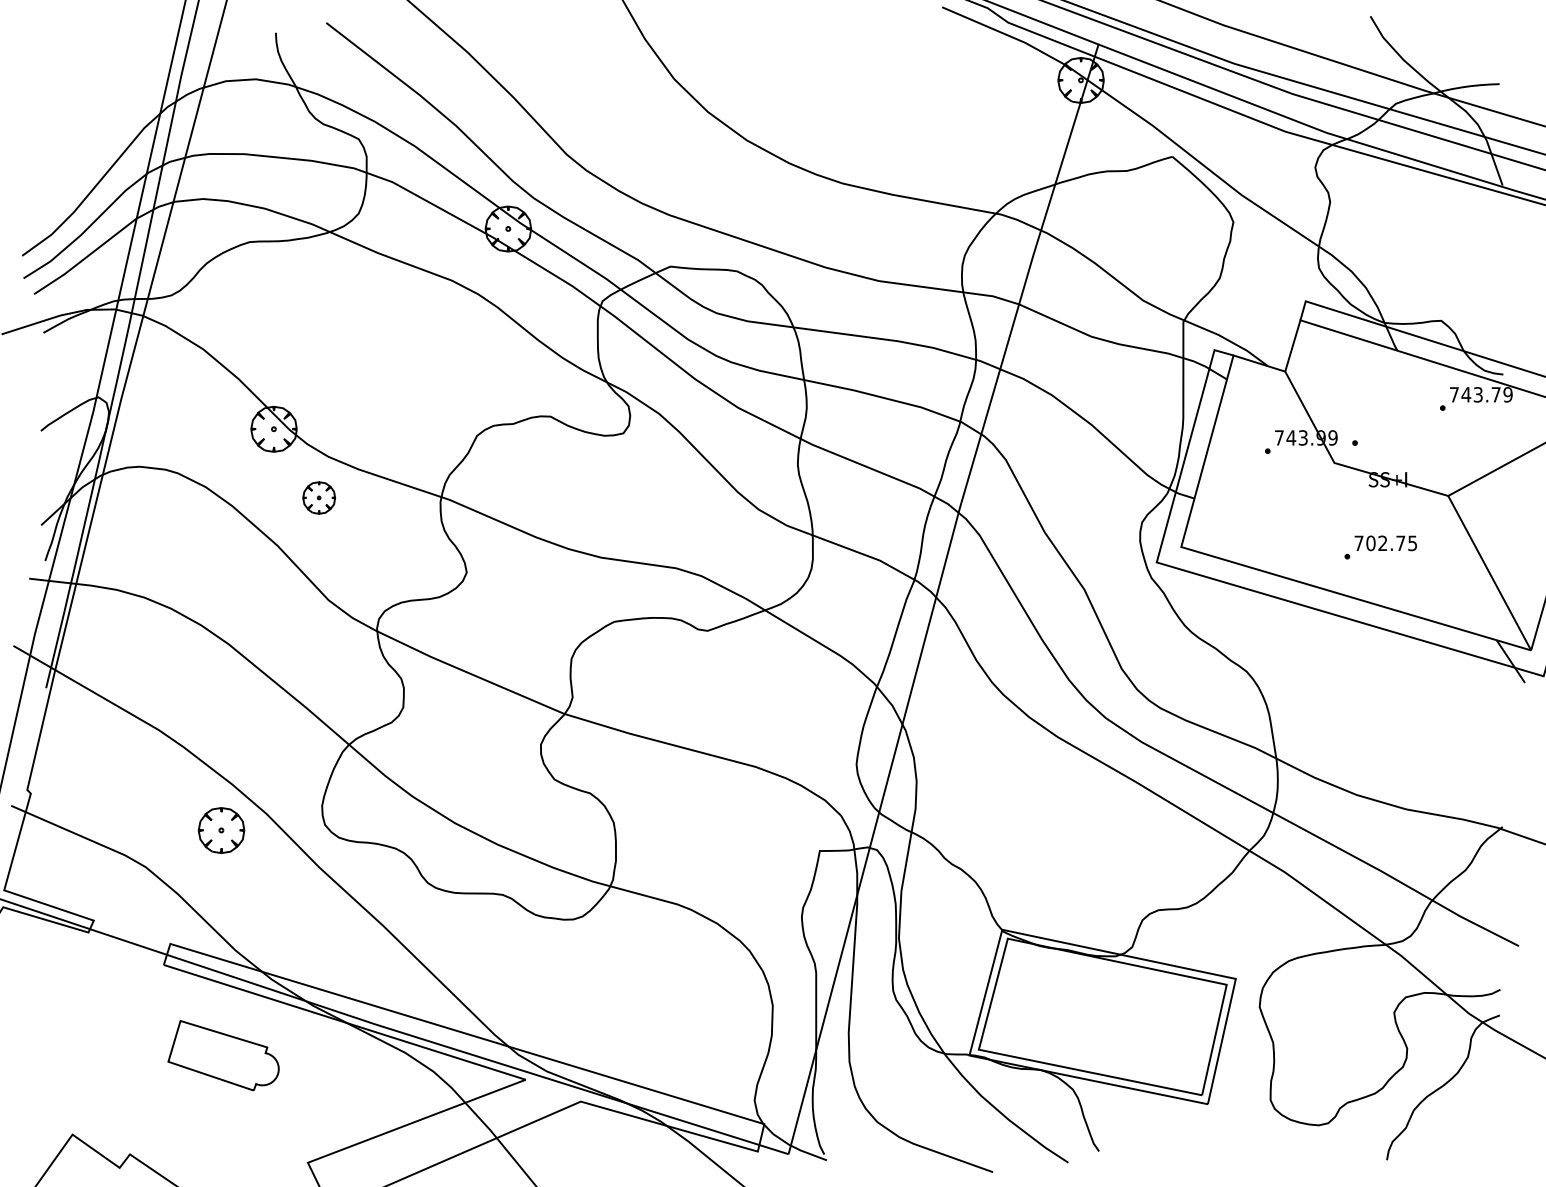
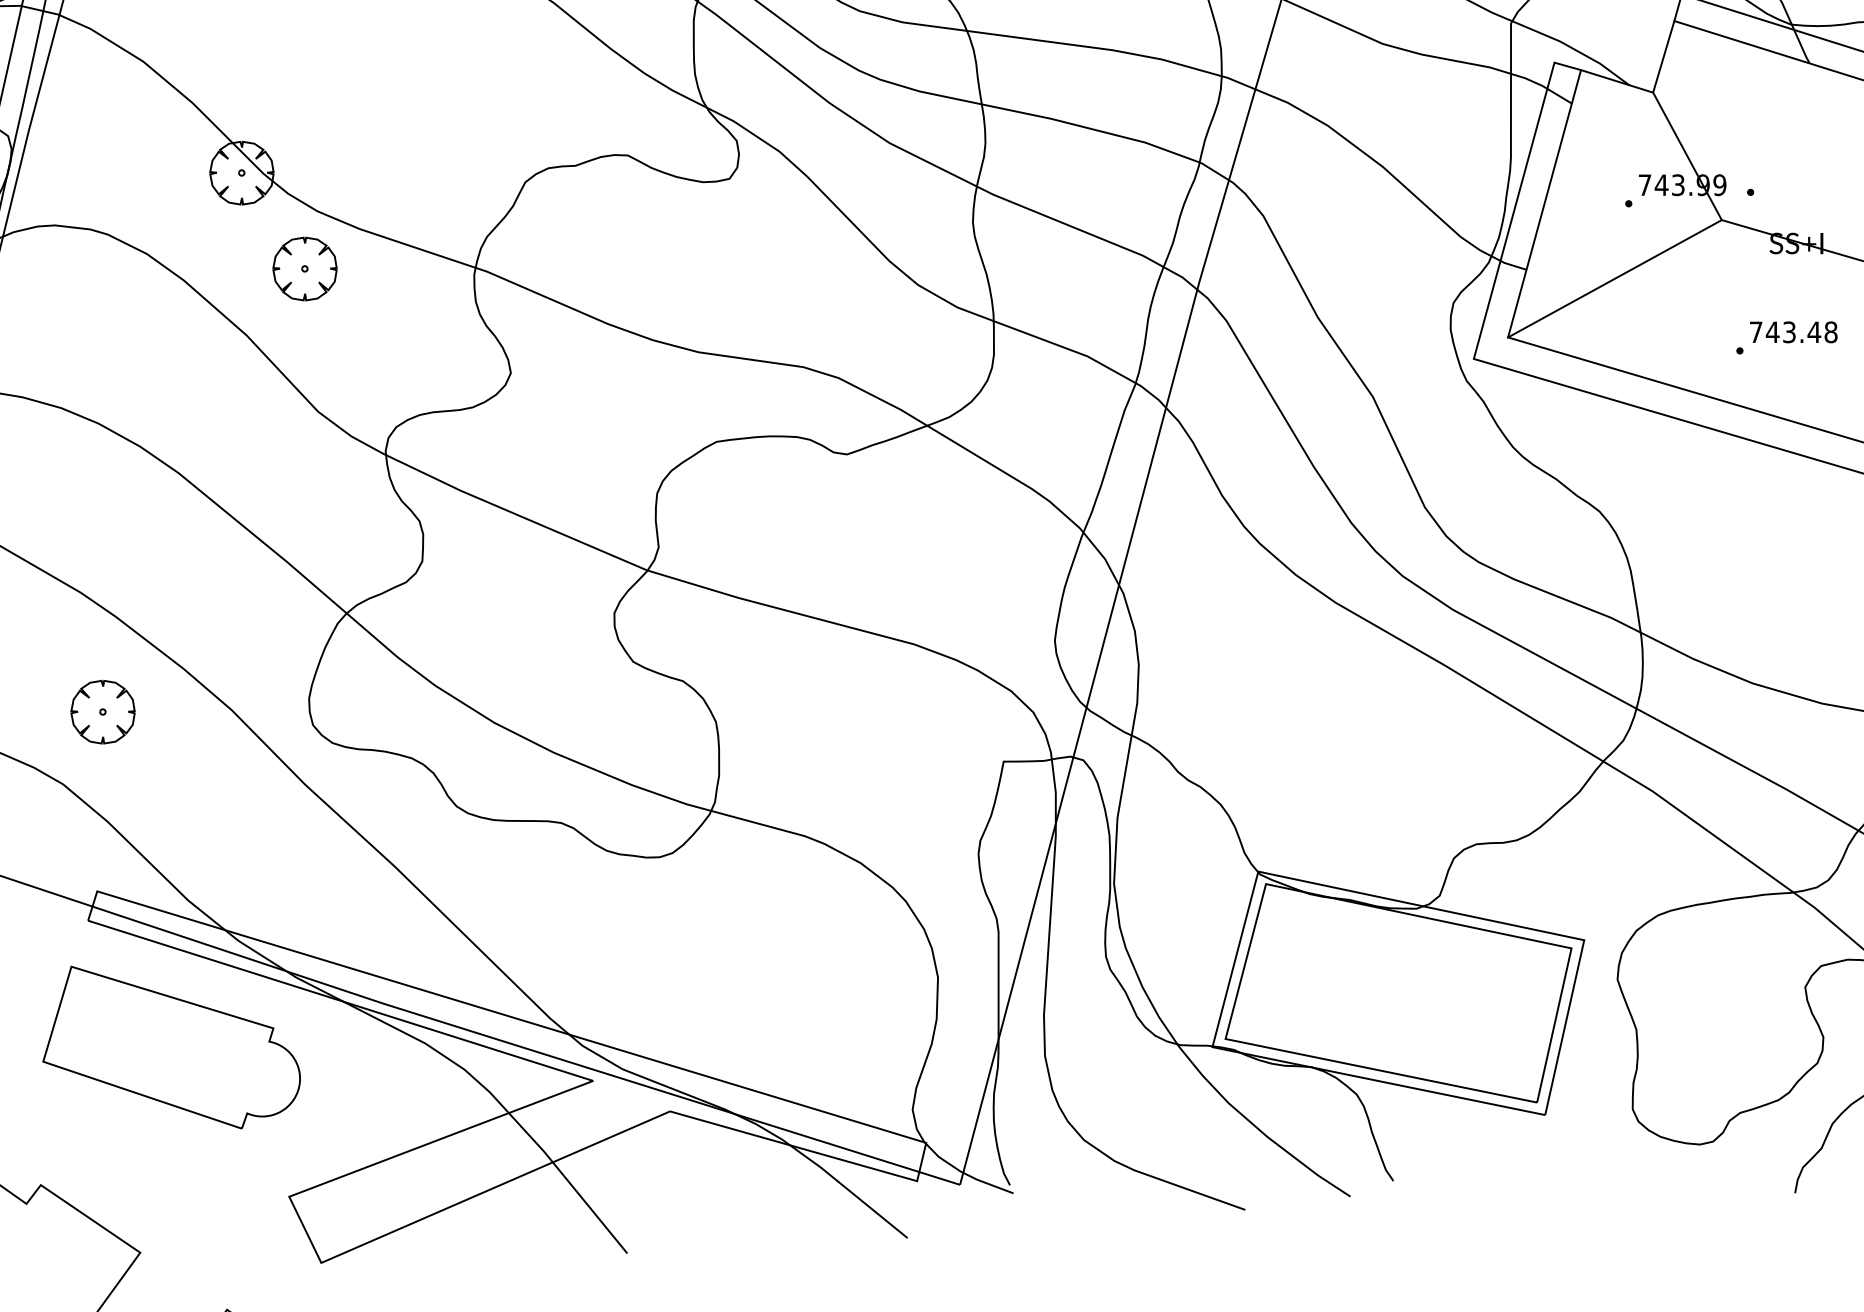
part: (318, 497) -> (303, 268), size x1.43
line: (1257, 504) -> (1614, 278), added
text: (1391, 543) -> (1801, 332), 702.75 -> 743.48
part: (221, 830) -> (103, 712), moved
part: (223, 1055) -> (171, 1047), size x1.67

